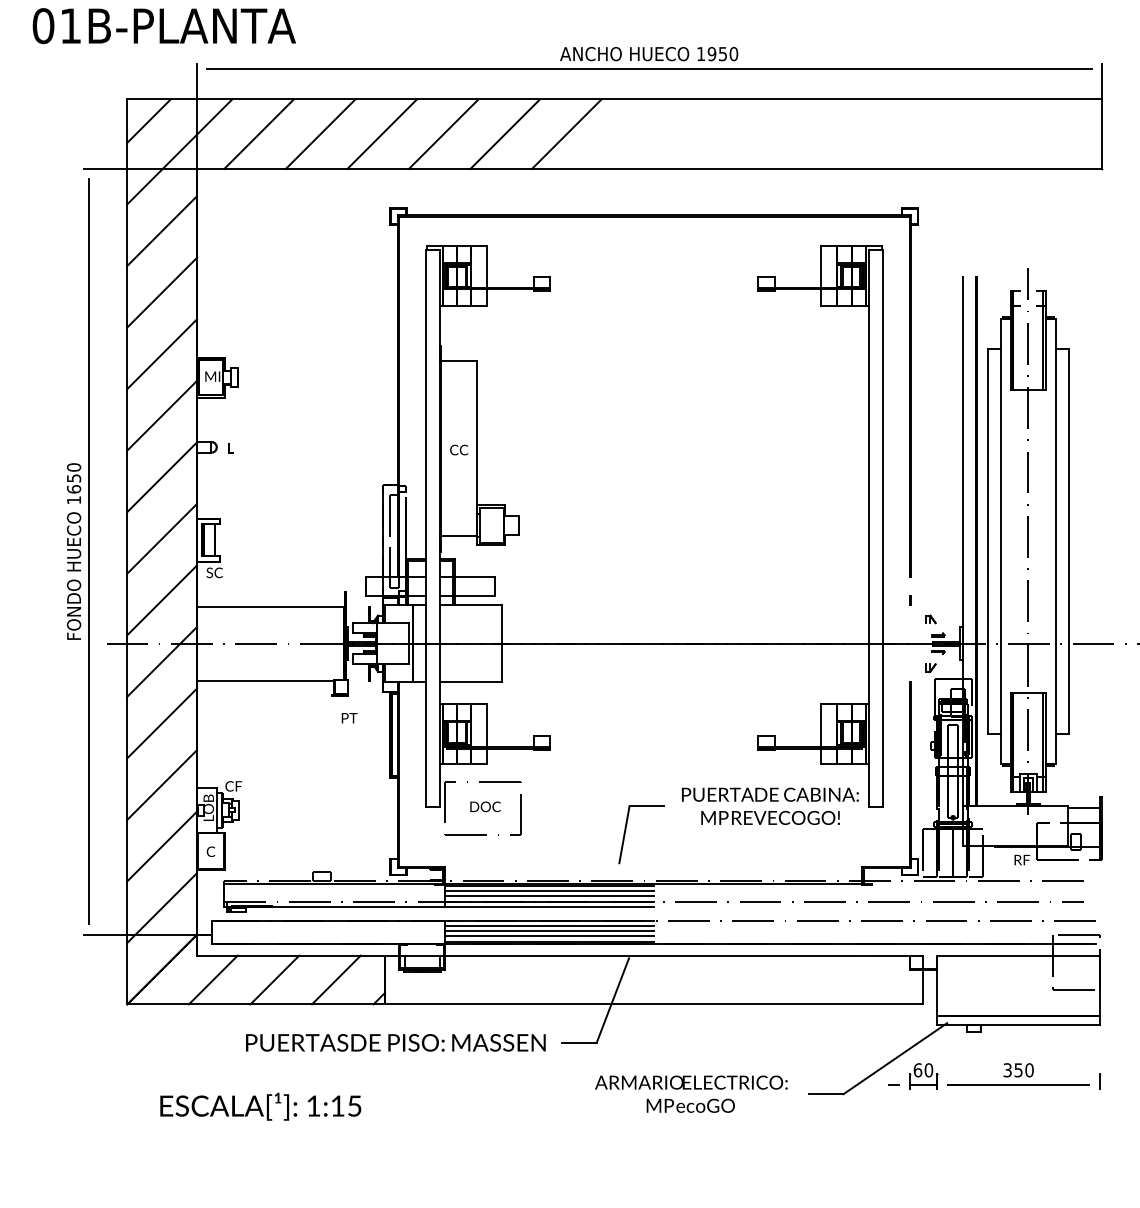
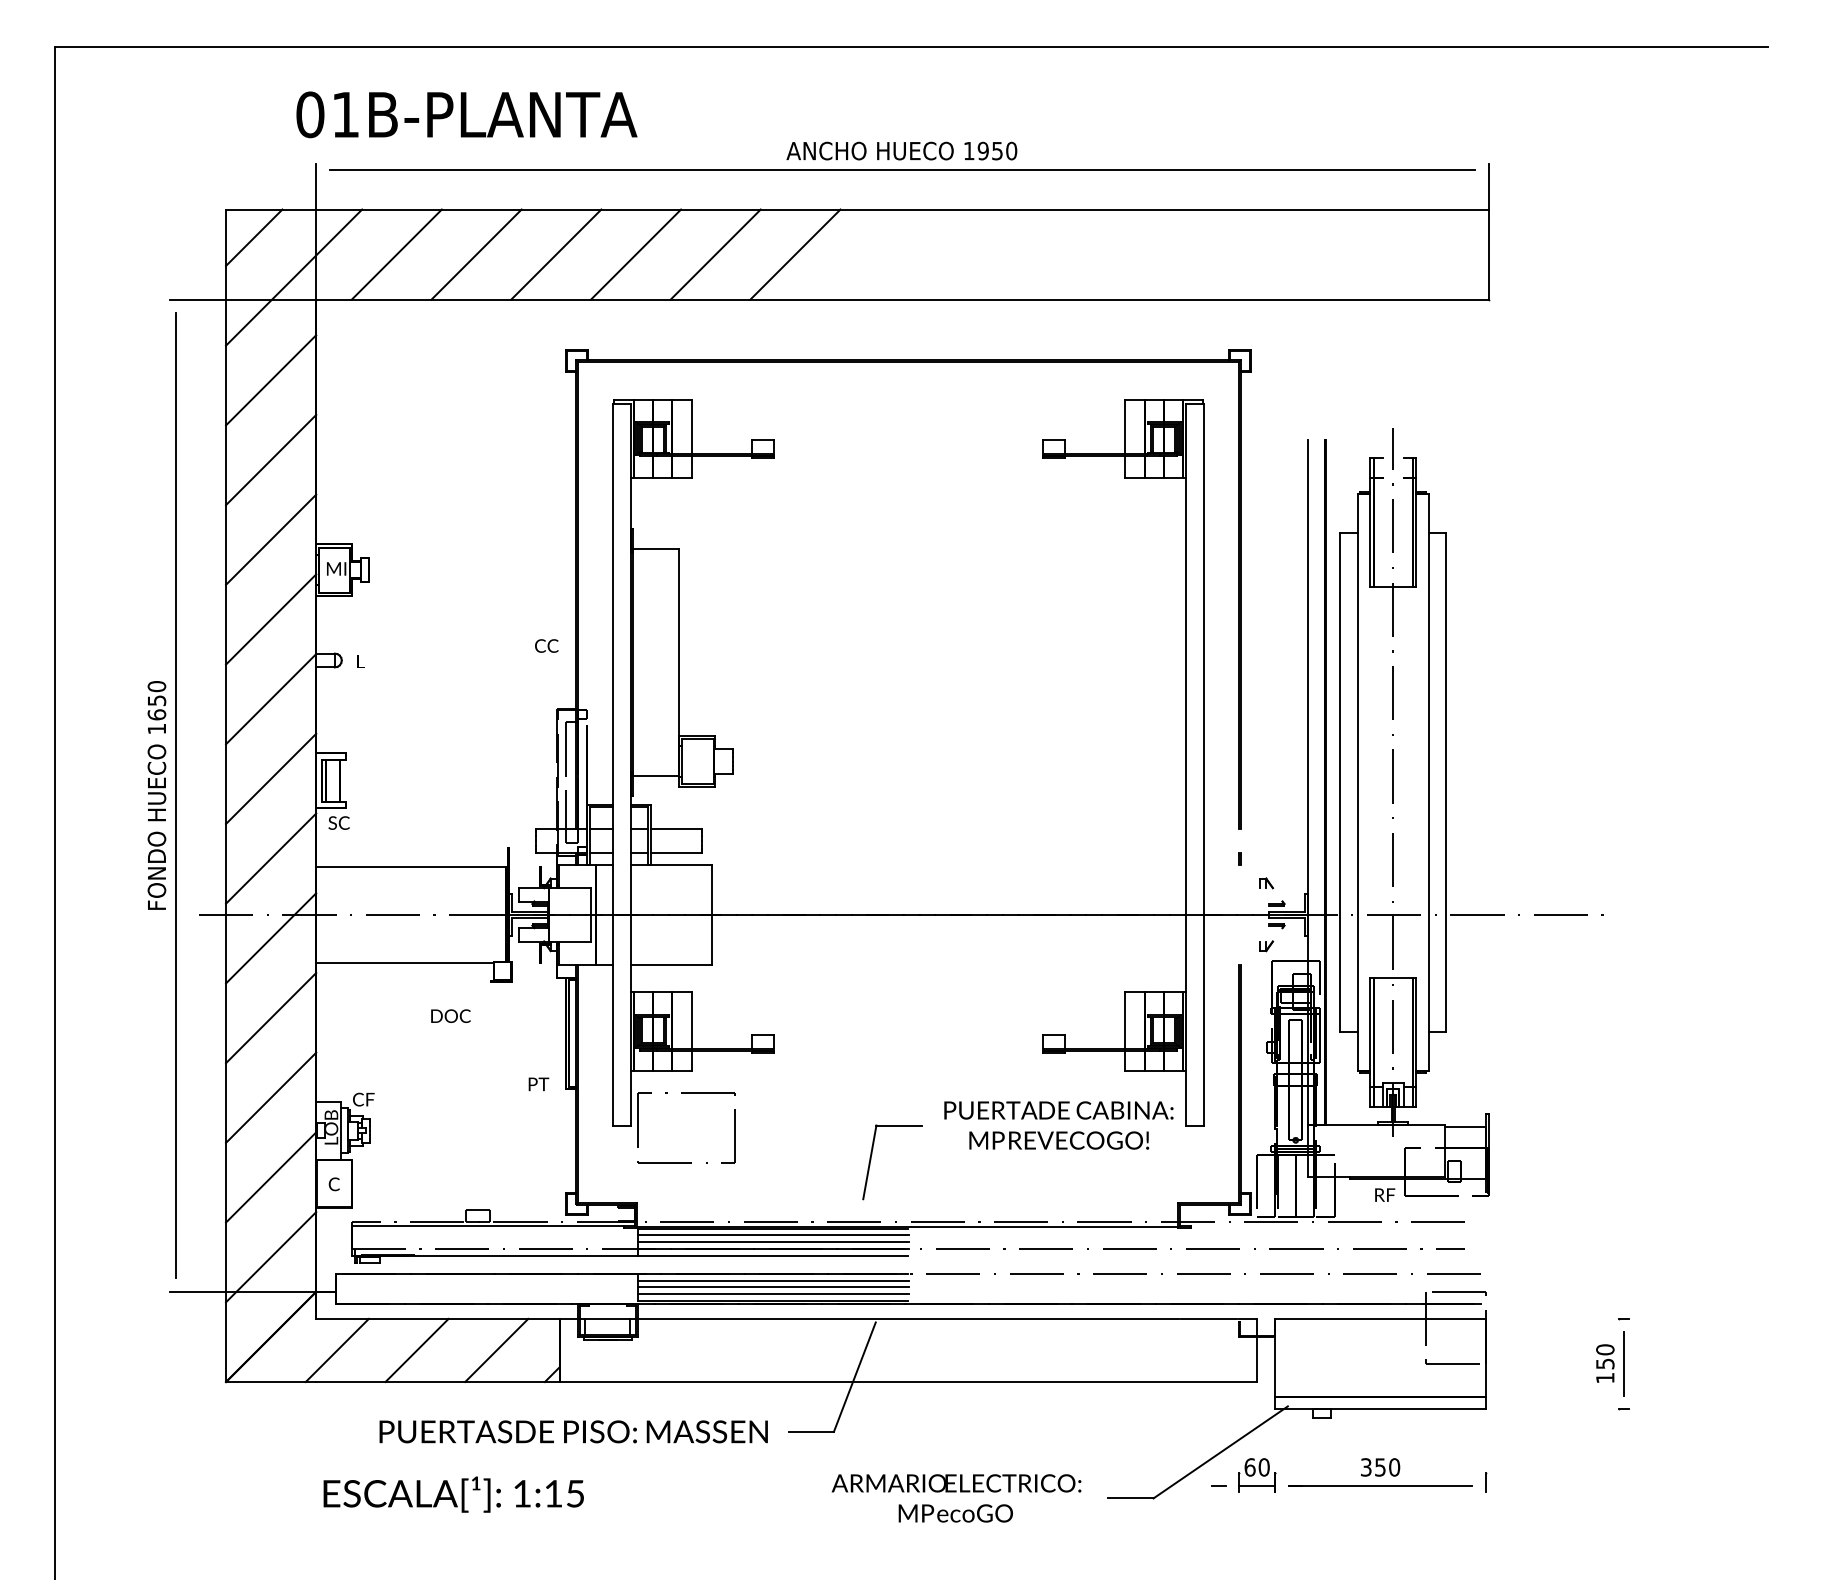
text: (164, 25) -> (466, 114), moved
text: (458, 449) -> (546, 645), moved
text: (349, 718) -> (538, 1084), moved
text: (485, 806) -> (450, 1015), moved
text: (260, 1106) -> (453, 1494), moved

